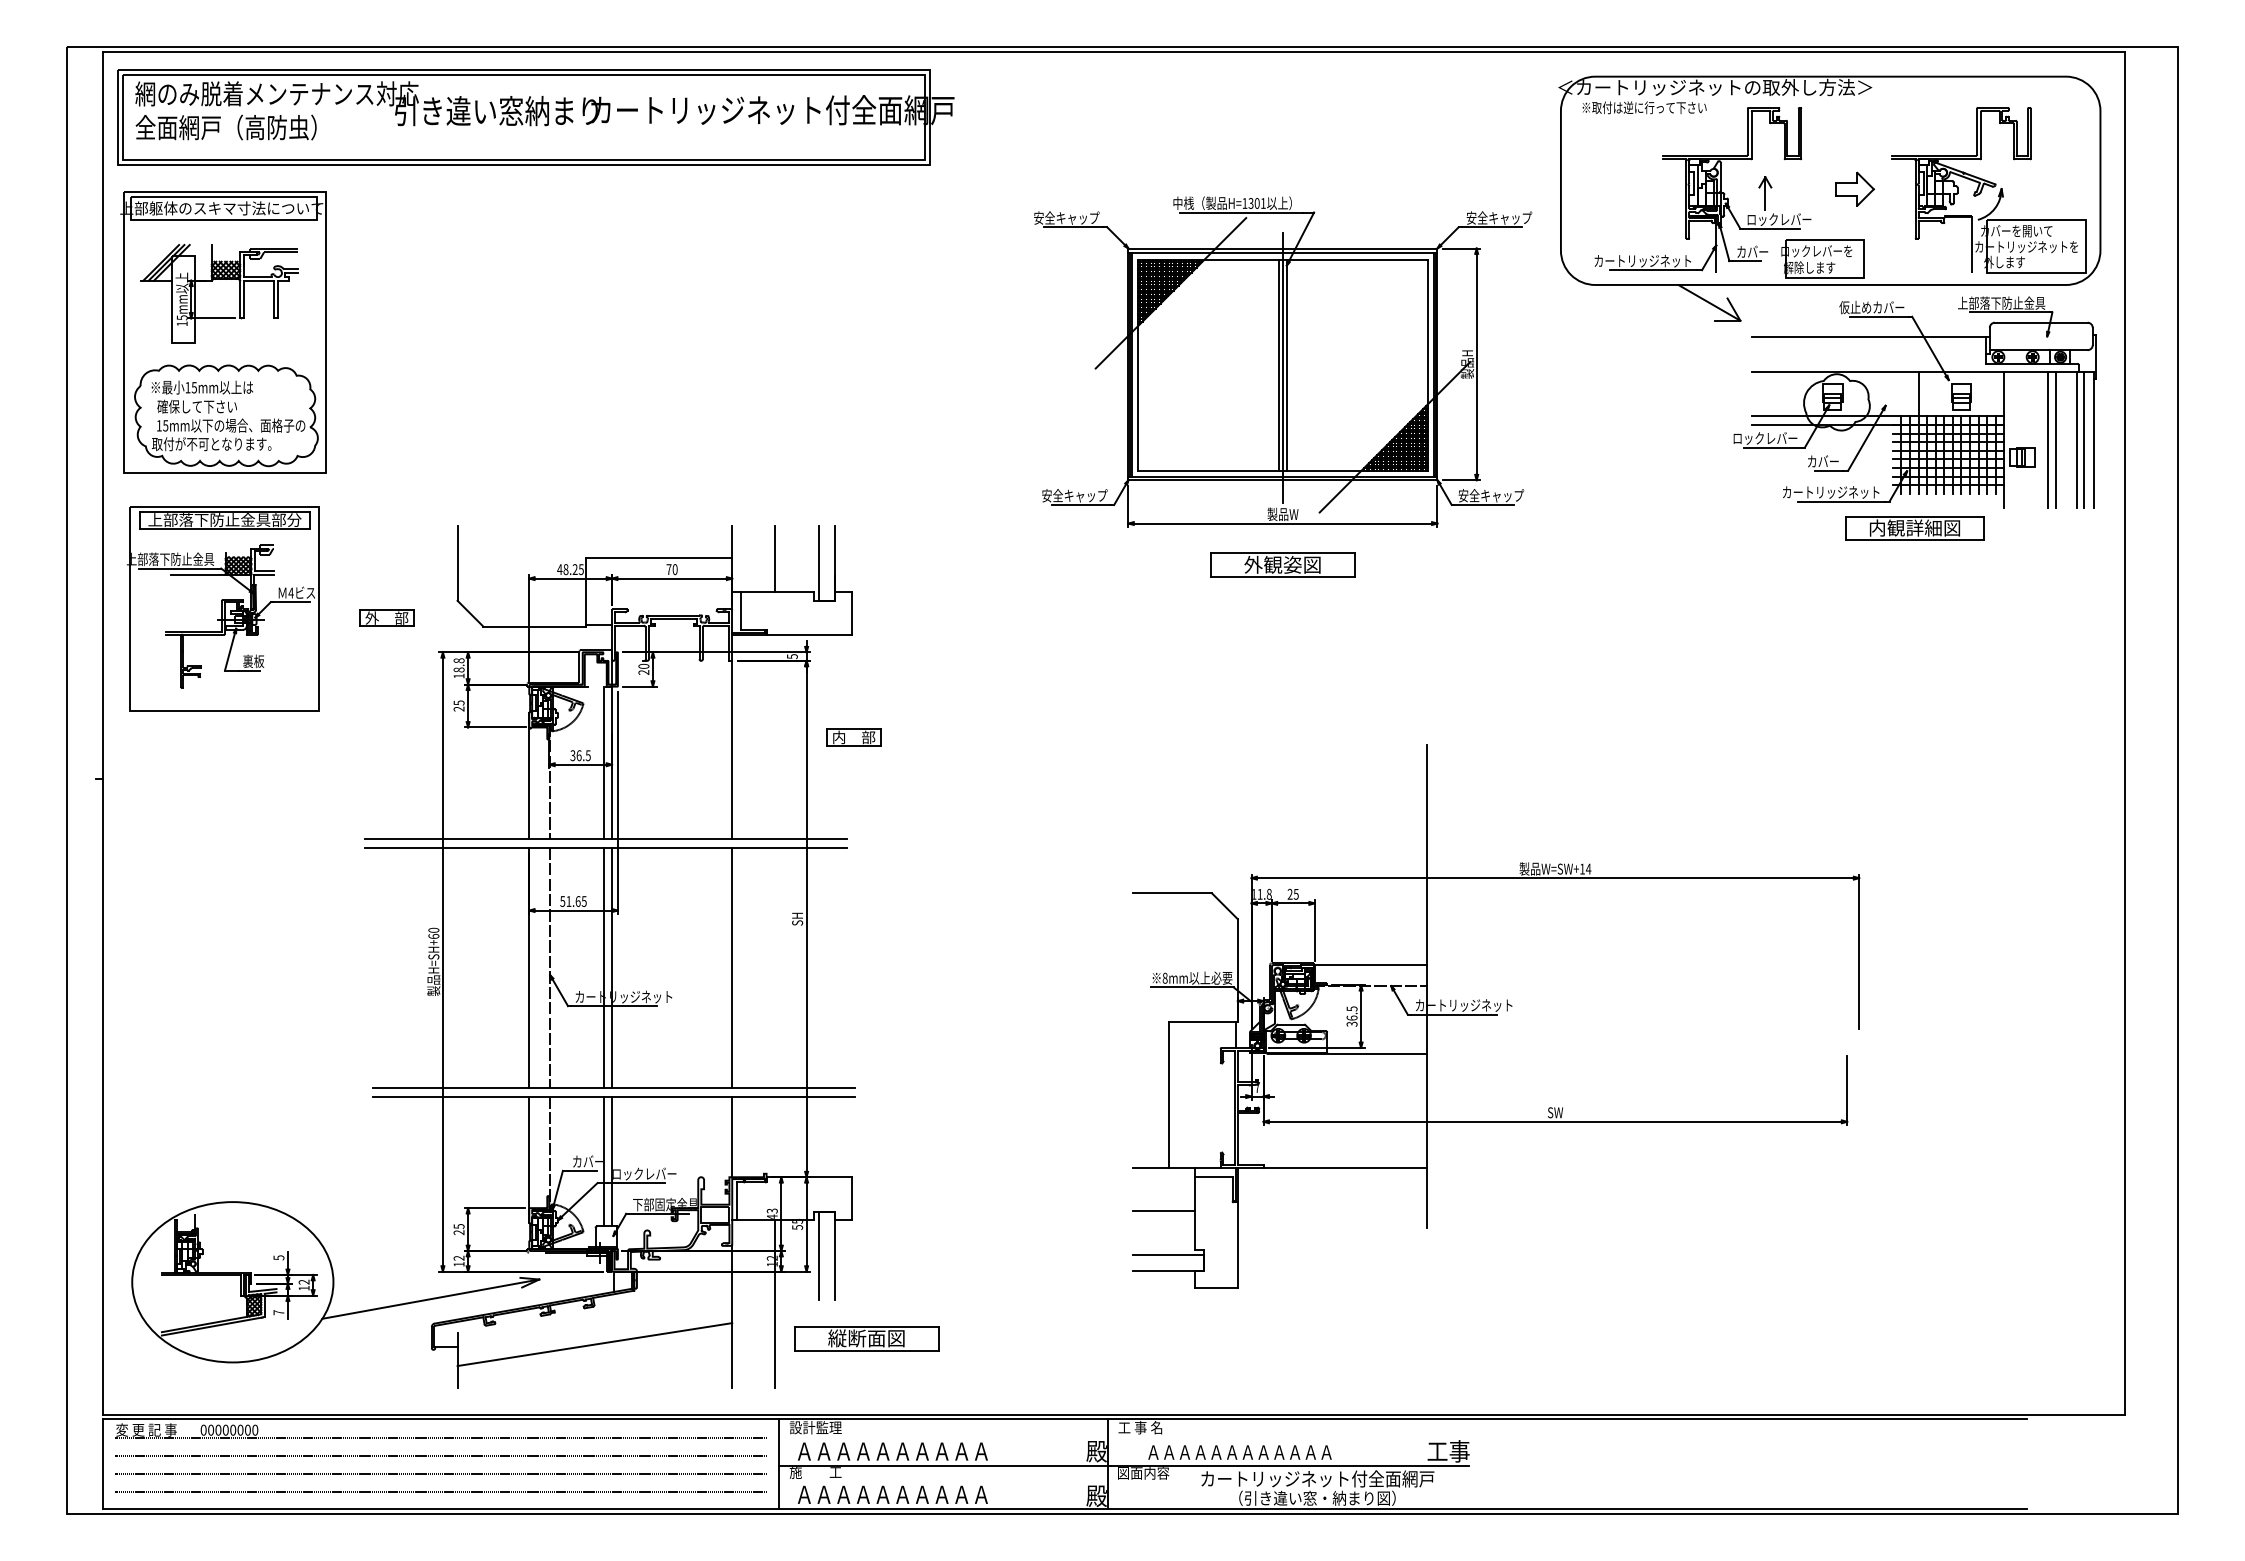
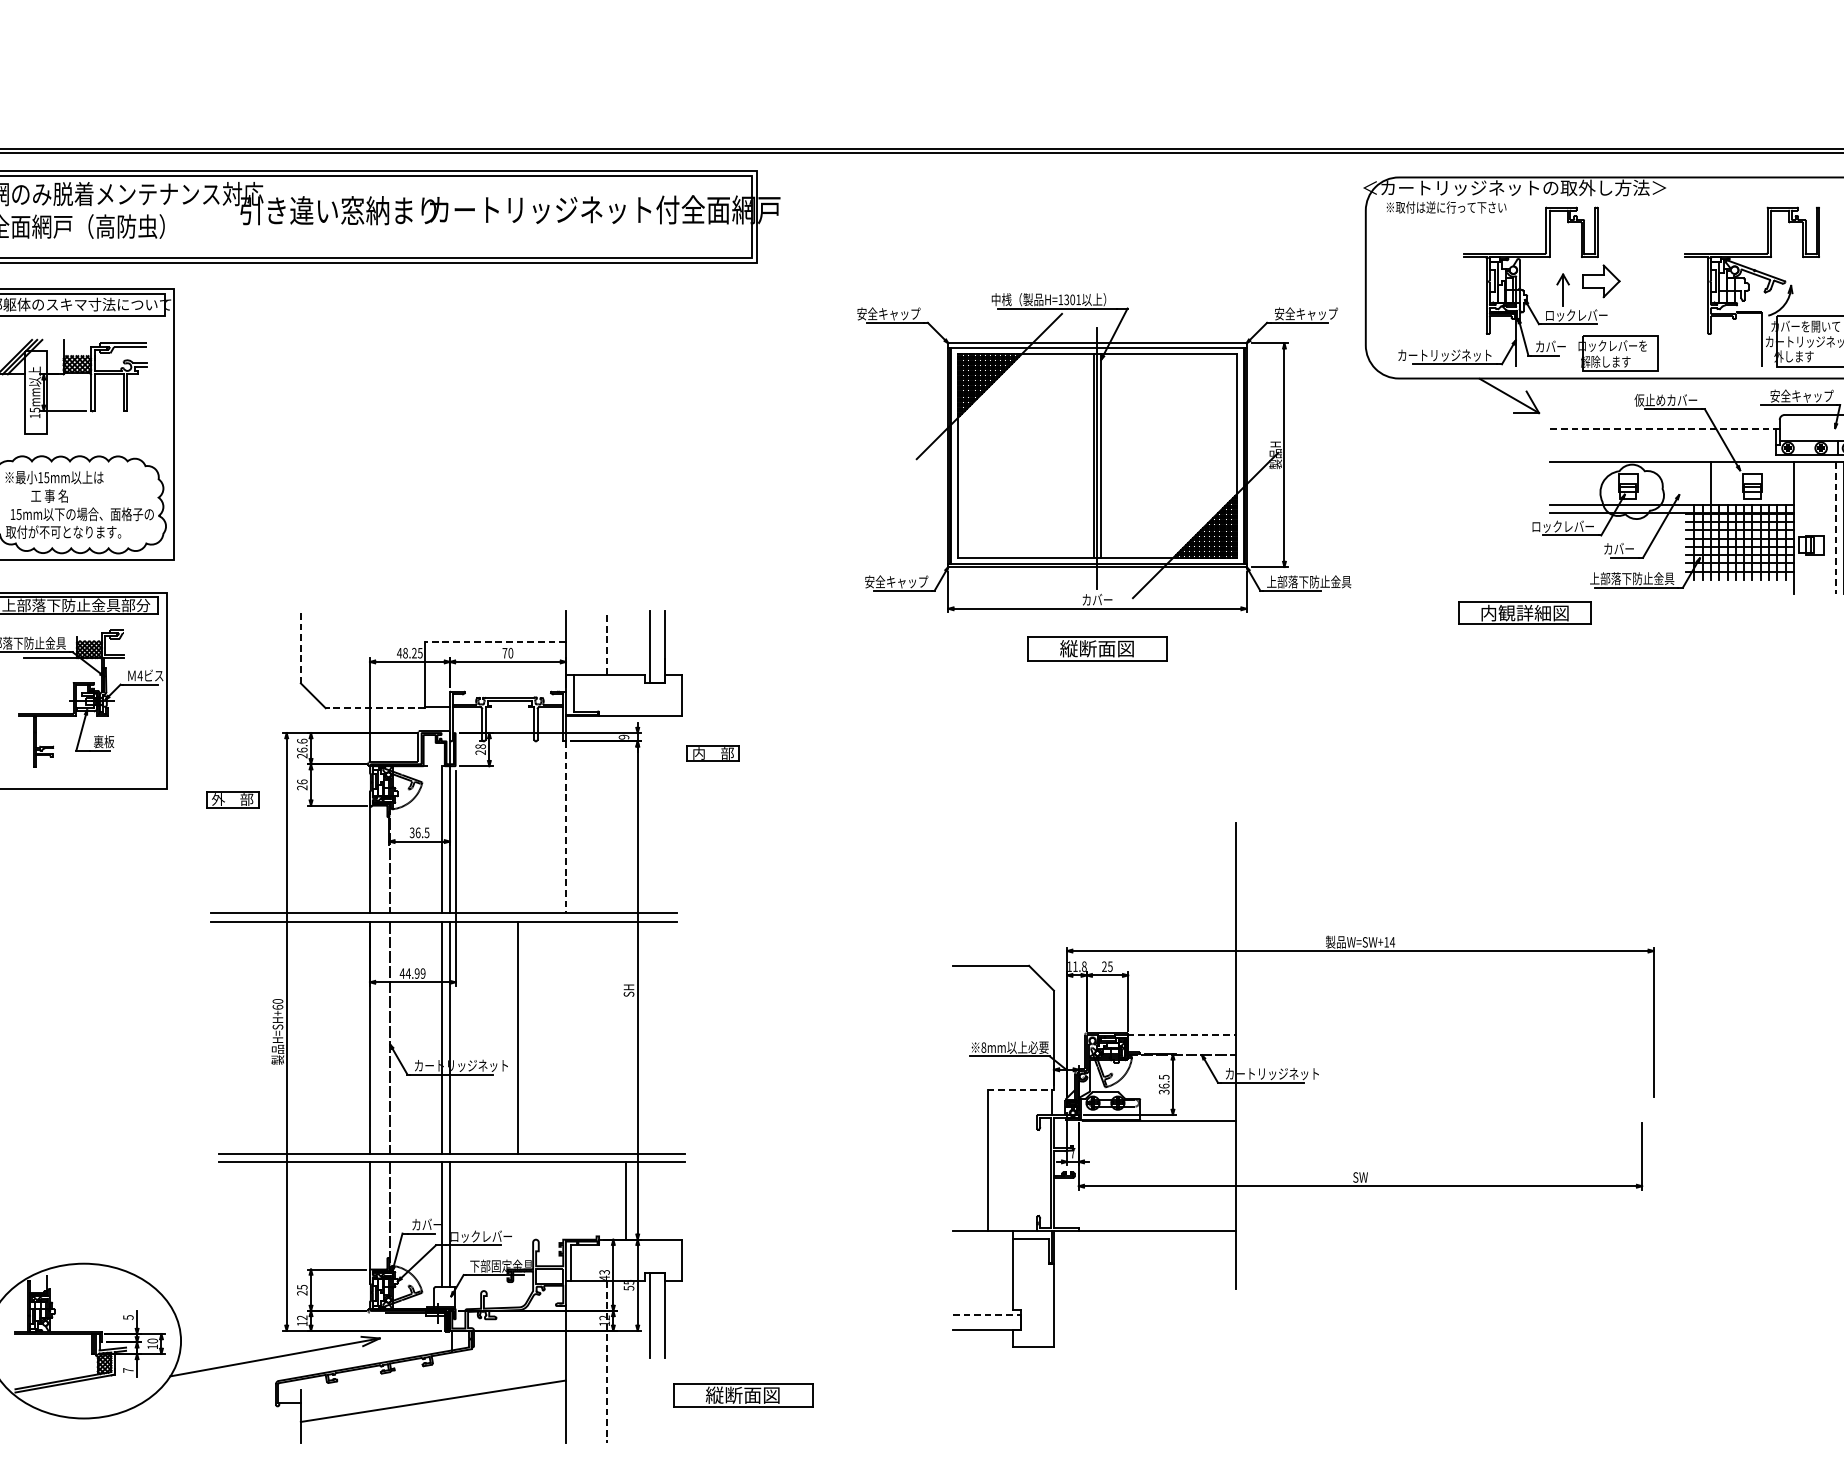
part: (1854, 188) -> (1600, 280), moved
text: (2001, 302) -> (1791, 395), 上部落下防止金具 -> 安全キャップ
line: (1869, 337) -> (1663, 429), solid -> dashed
text: (196, 406) -> (48, 495), 確保して下さい -> 工 事 名
line: (2047, 440) -> (1835, 528), solid -> dashed
text: (1831, 492) -> (1626, 578), カートリッジネット -> 上部落下防止金具
text: (1501, 495) -> (1308, 581), 安全キャップ -> 上部落下防止金具
text: (1282, 513) -> (1097, 599), 製品W -> カバー
part: (1914, 528) -> (1524, 613), moved
line: (659, 557) -> (495, 641), solid -> dashed
line: (775, 558) -> (607, 642), solid -> dashed
line: (457, 563) -> (300, 647), solid -> dashed
text: (1272, 564) -> (1087, 648), 外観姿図 -> 縦断面図
part: (386, 617) -> (232, 798), moved
line: (534, 626) -> (375, 708), solid -> dashed
text: (791, 656) -> (623, 737), 5 -> 9
text: (644, 665) -> (481, 745), 20 -> 28
text: (458, 668) -> (301, 748), 18.8 -> 26.6
text: (458, 702) -> (301, 781), 25 -> 26
part: (853, 737) -> (712, 753), moved
line: (732, 750) -> (566, 827), solid -> dashed
text: (573, 901) -> (412, 973), 51.65 -> 44.99
line: (1370, 965) -> (1181, 1035), solid -> dashed
line: (732, 967) -> (517, 1037), moved
line: (1204, 1022) -> (1021, 1090), solid -> dashed
line: (732, 1136) -> (626, 1200), moved
line: (1163, 1211) -> (982, 1272), removed
line: (1168, 1254) -> (987, 1314), solid -> dashed
text: (303, 1281) -> (152, 1340), 12 -> 10
line: (775, 1304) -> (607, 1362), solid -> dashed
part: (866, 1338) -> (742, 1395), moved

